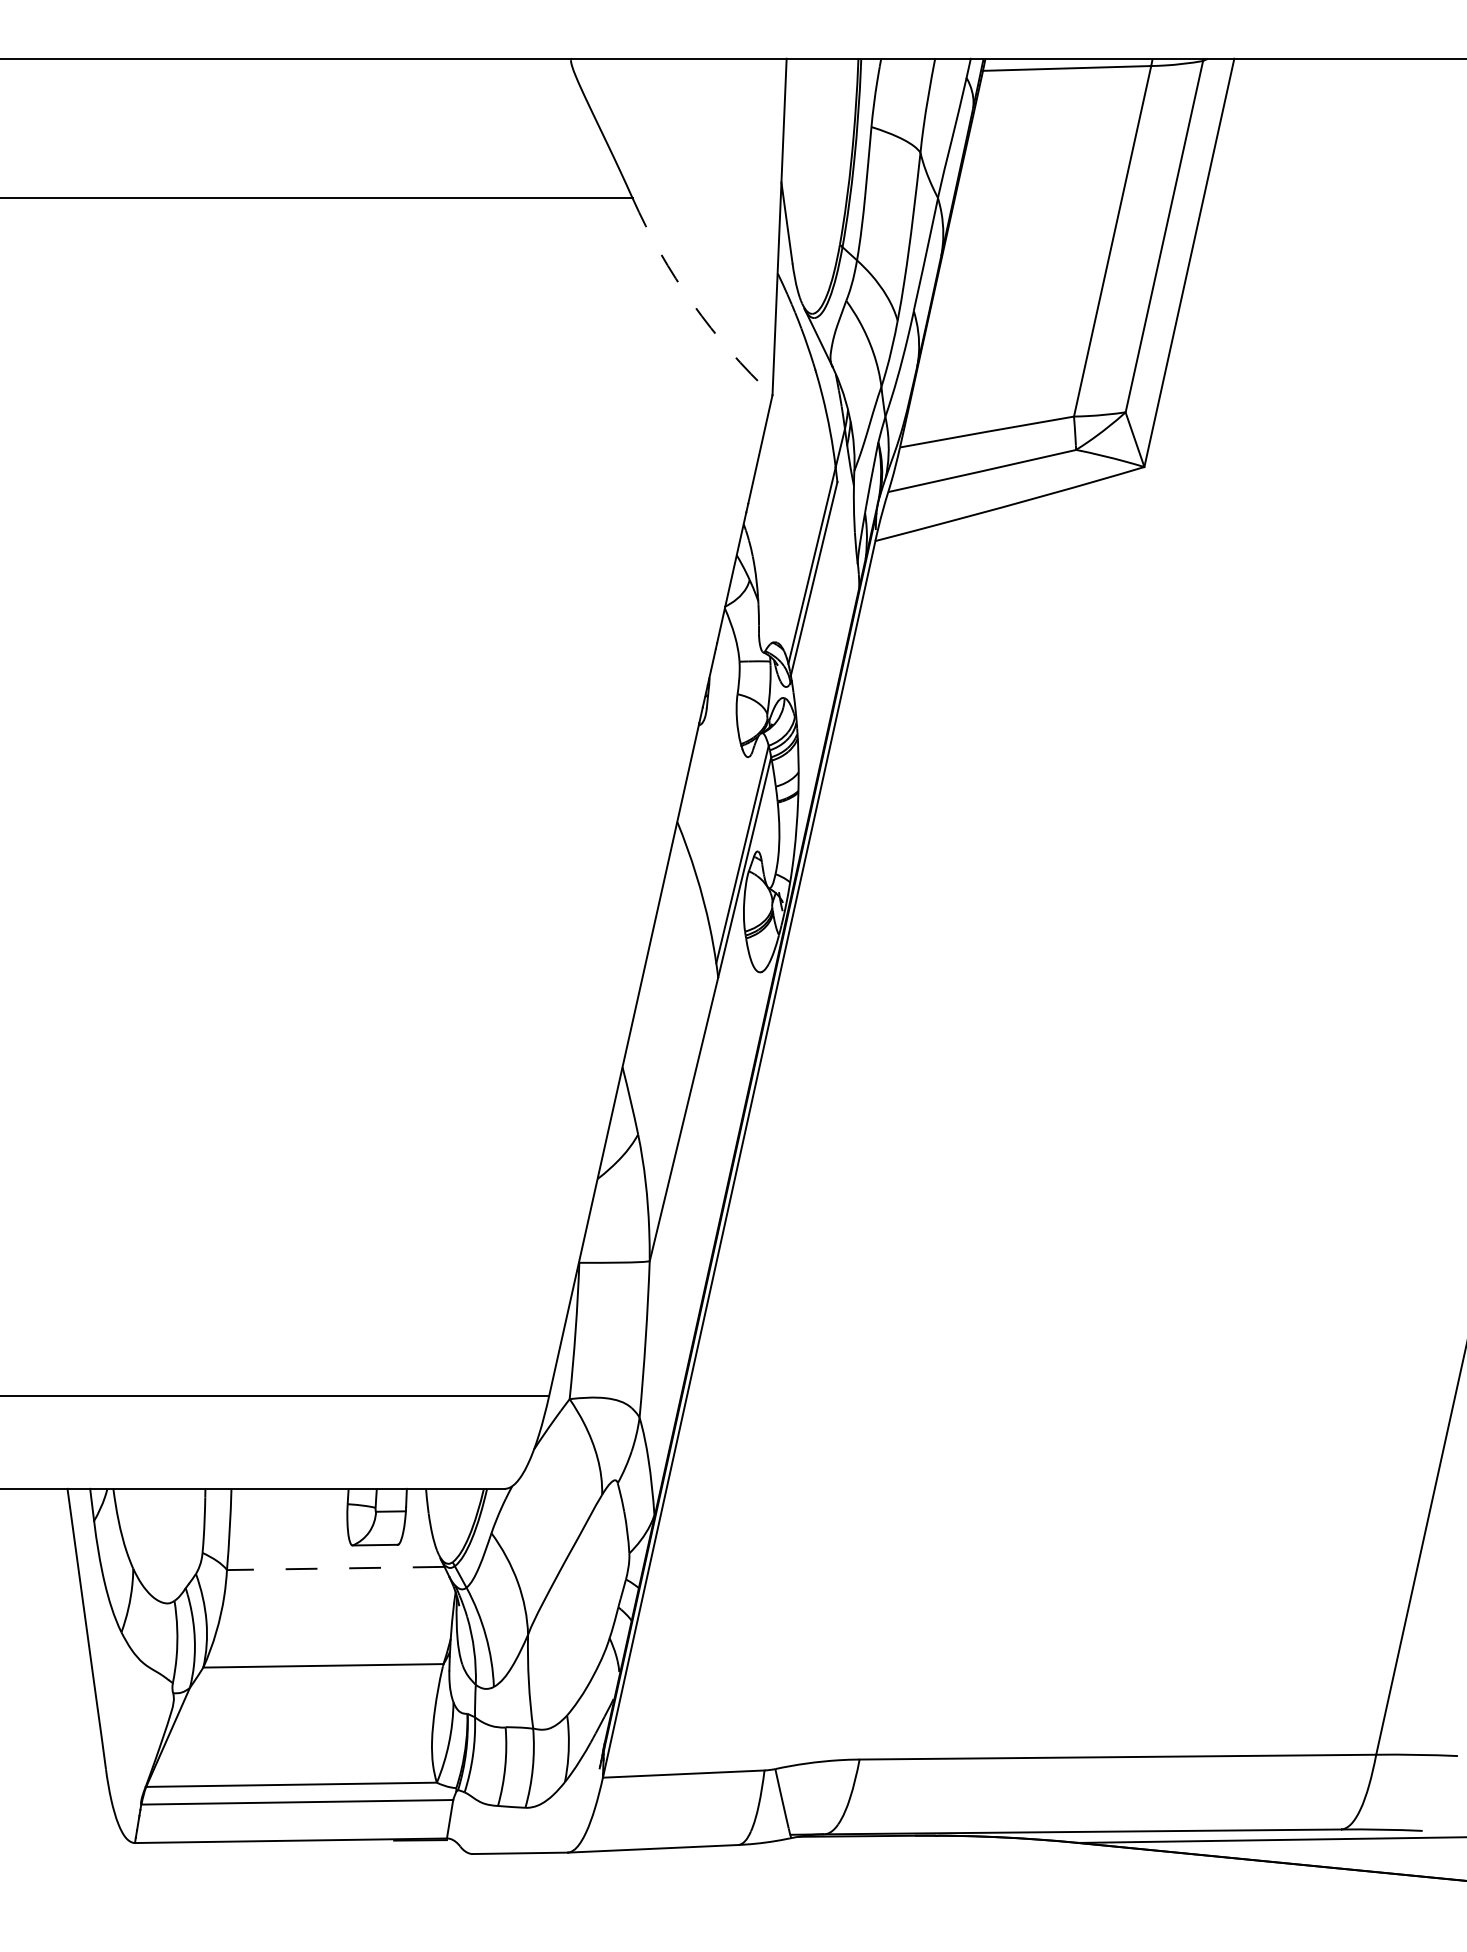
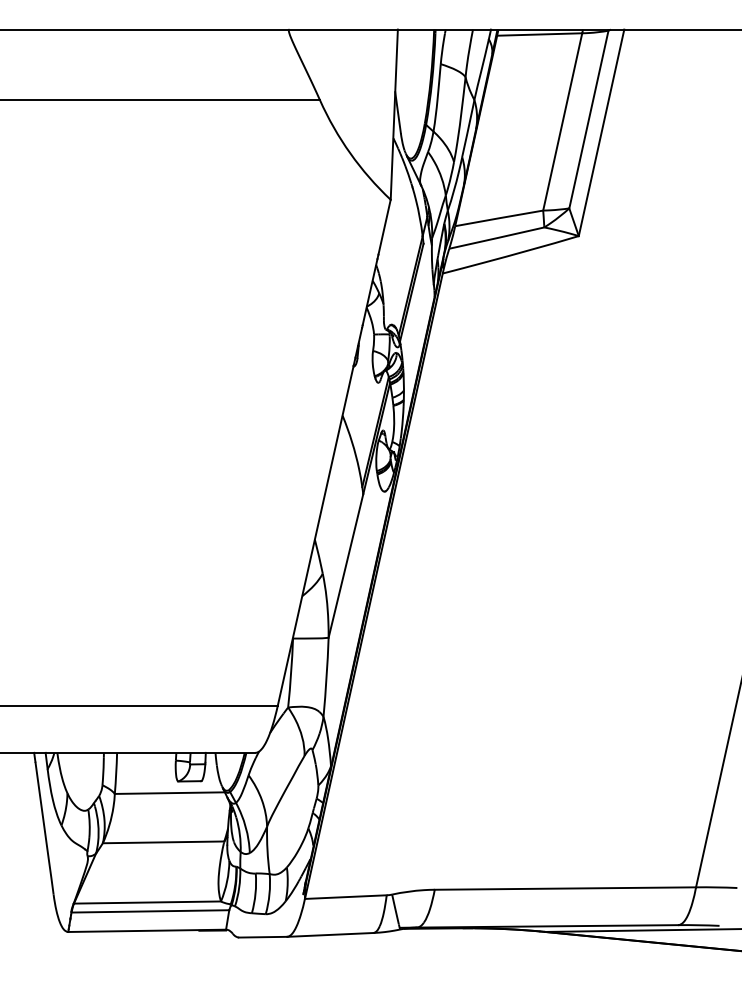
arc: (692, 303) -> (350, 153), dashed -> solid
line: (335, 1569) -> (169, 793), dashed -> solid

